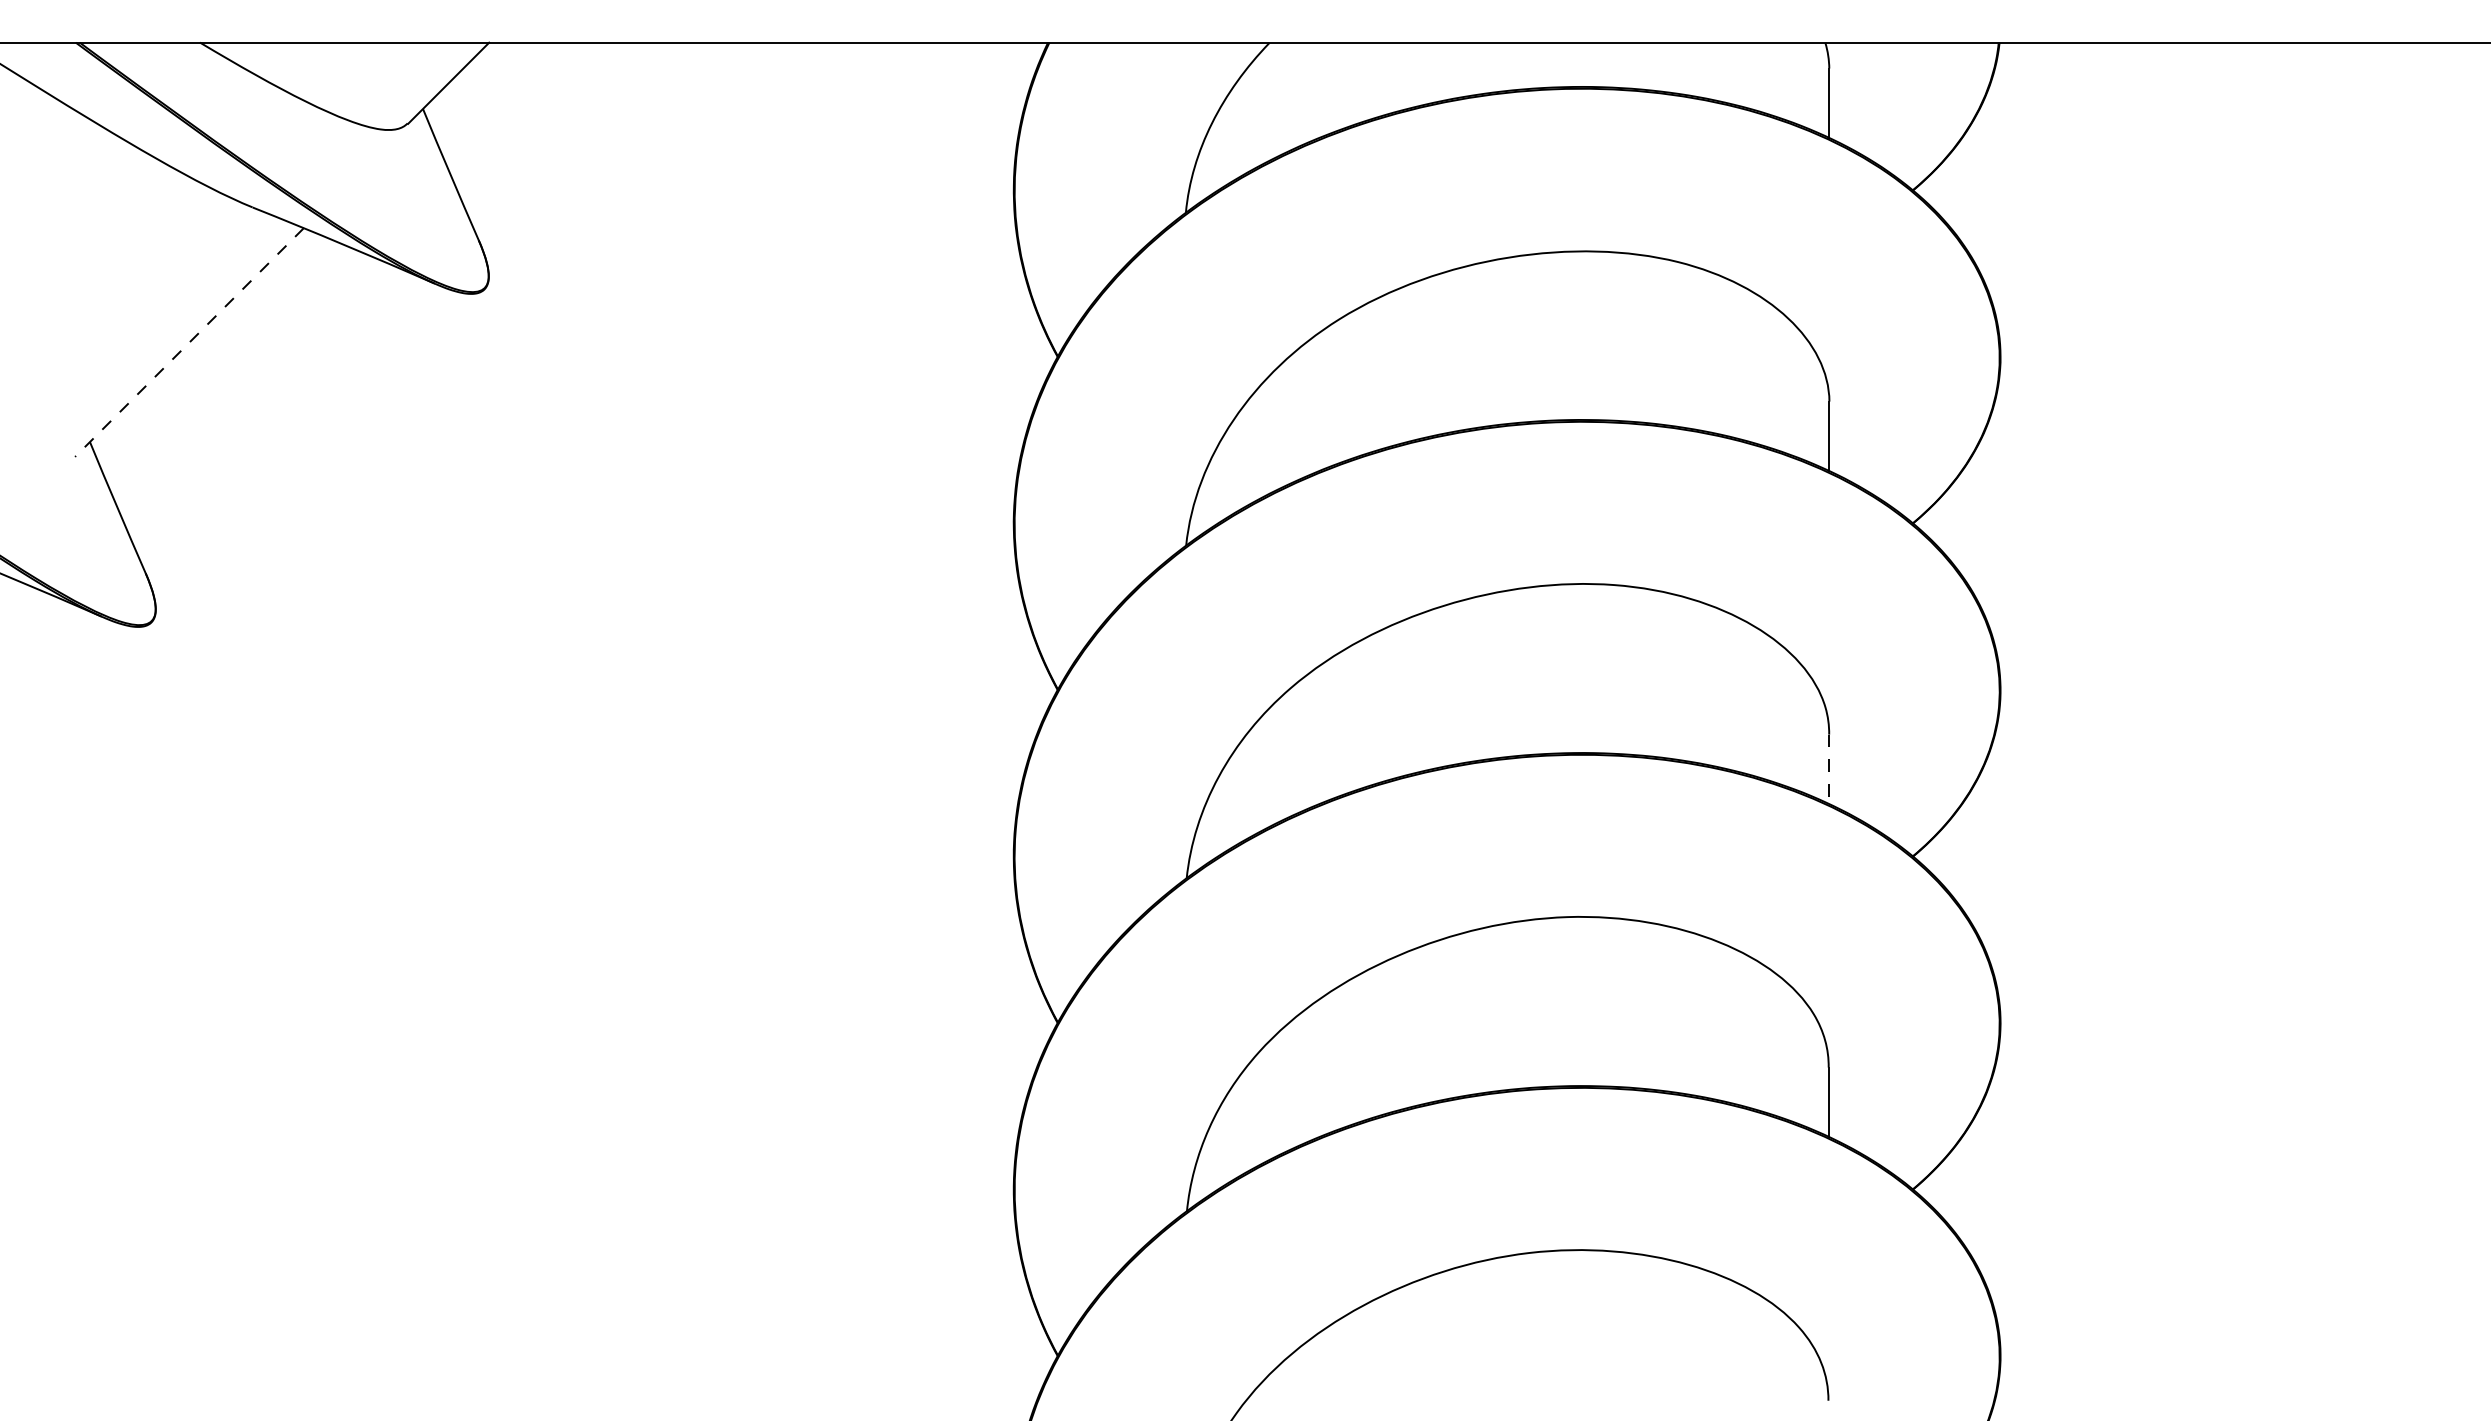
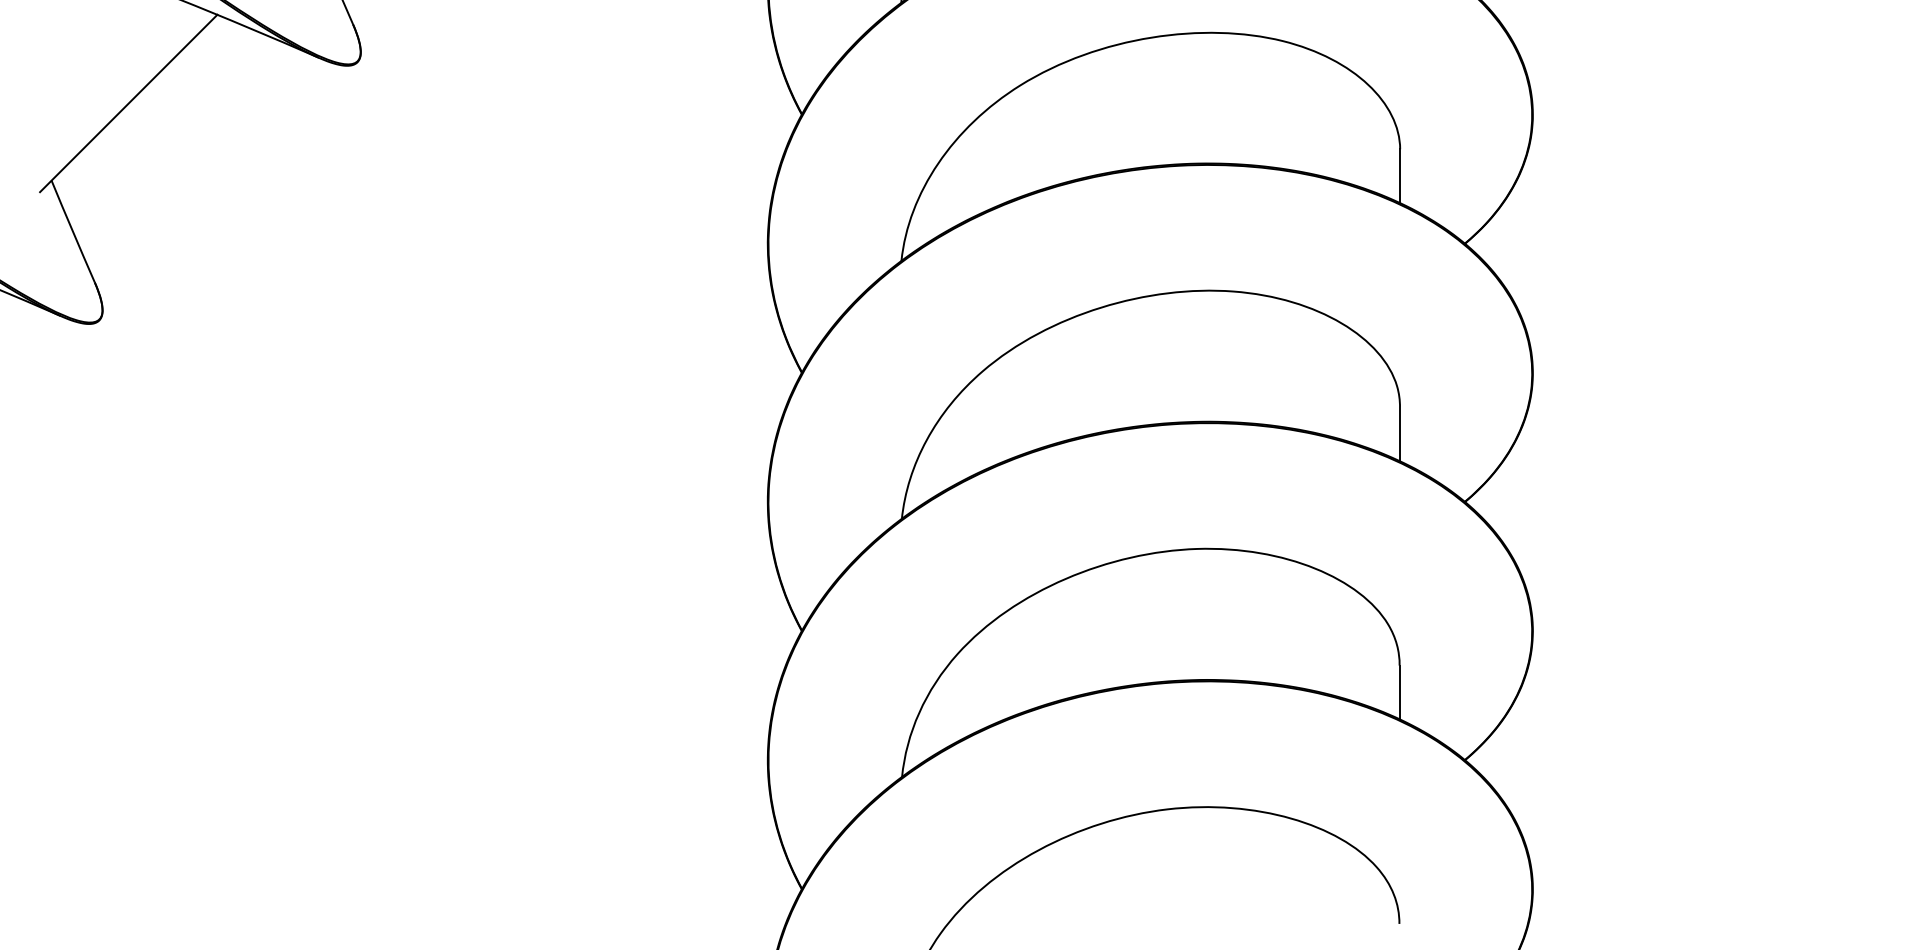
line: (189, 342) -> (128, 103), dashed -> solid
line: (1829, 769) -> (1400, 434), dashed -> solid

